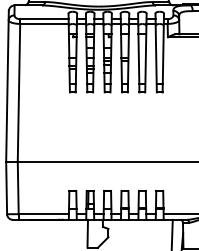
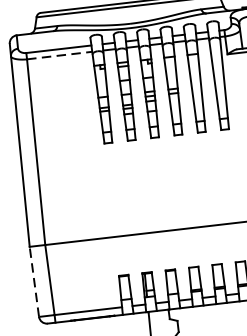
line: (44, 23) -> (59, 54), solid -> dashed
line: (6, 187) -> (34, 281), solid -> dashed

